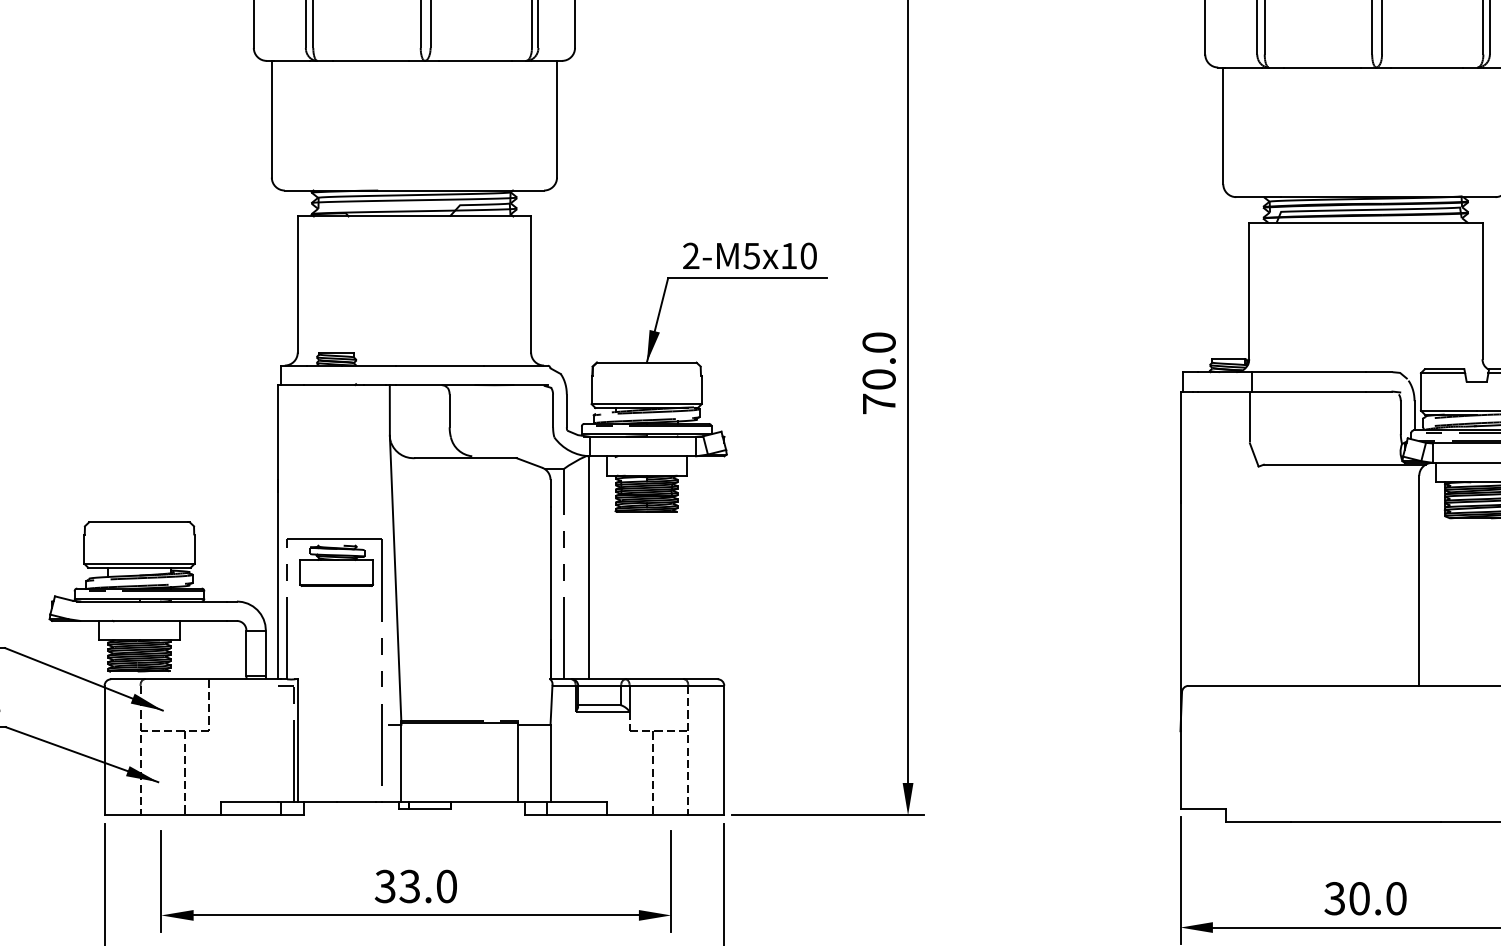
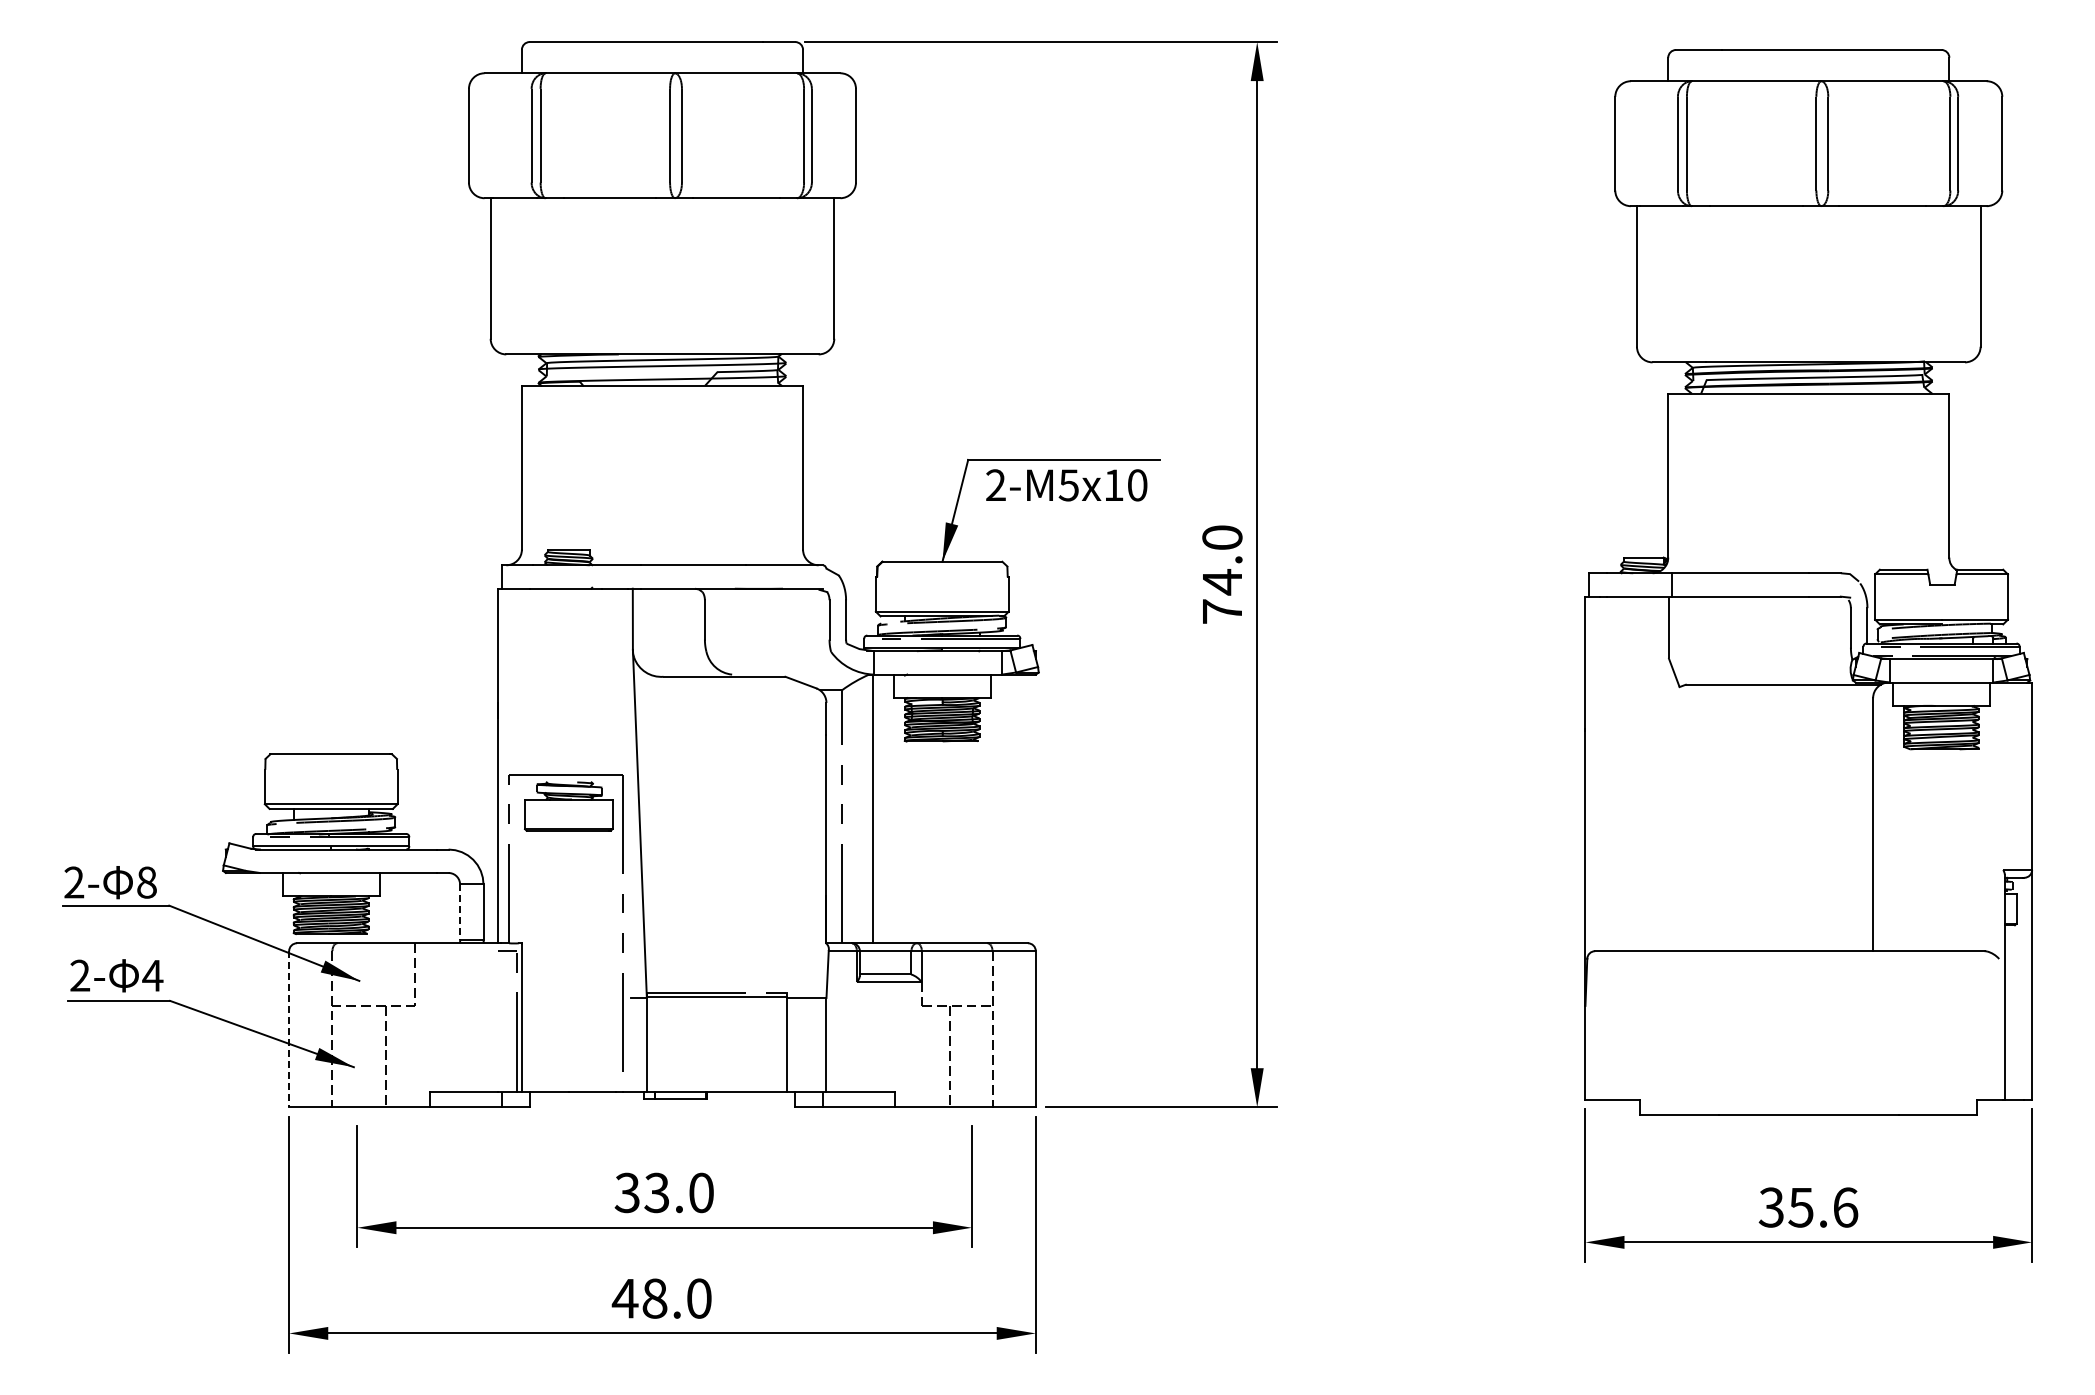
text: (749, 256) -> (1066, 485), moved
text: (879, 379) -> (1222, 582), 70.0 -> 74.0
line: (246, 653) -> (460, 912), solid -> dashed
line: (104, 750) -> (289, 1029), solid -> dashed
text: (1378, 898) -> (1823, 1207), 30.0 -> 35.6

